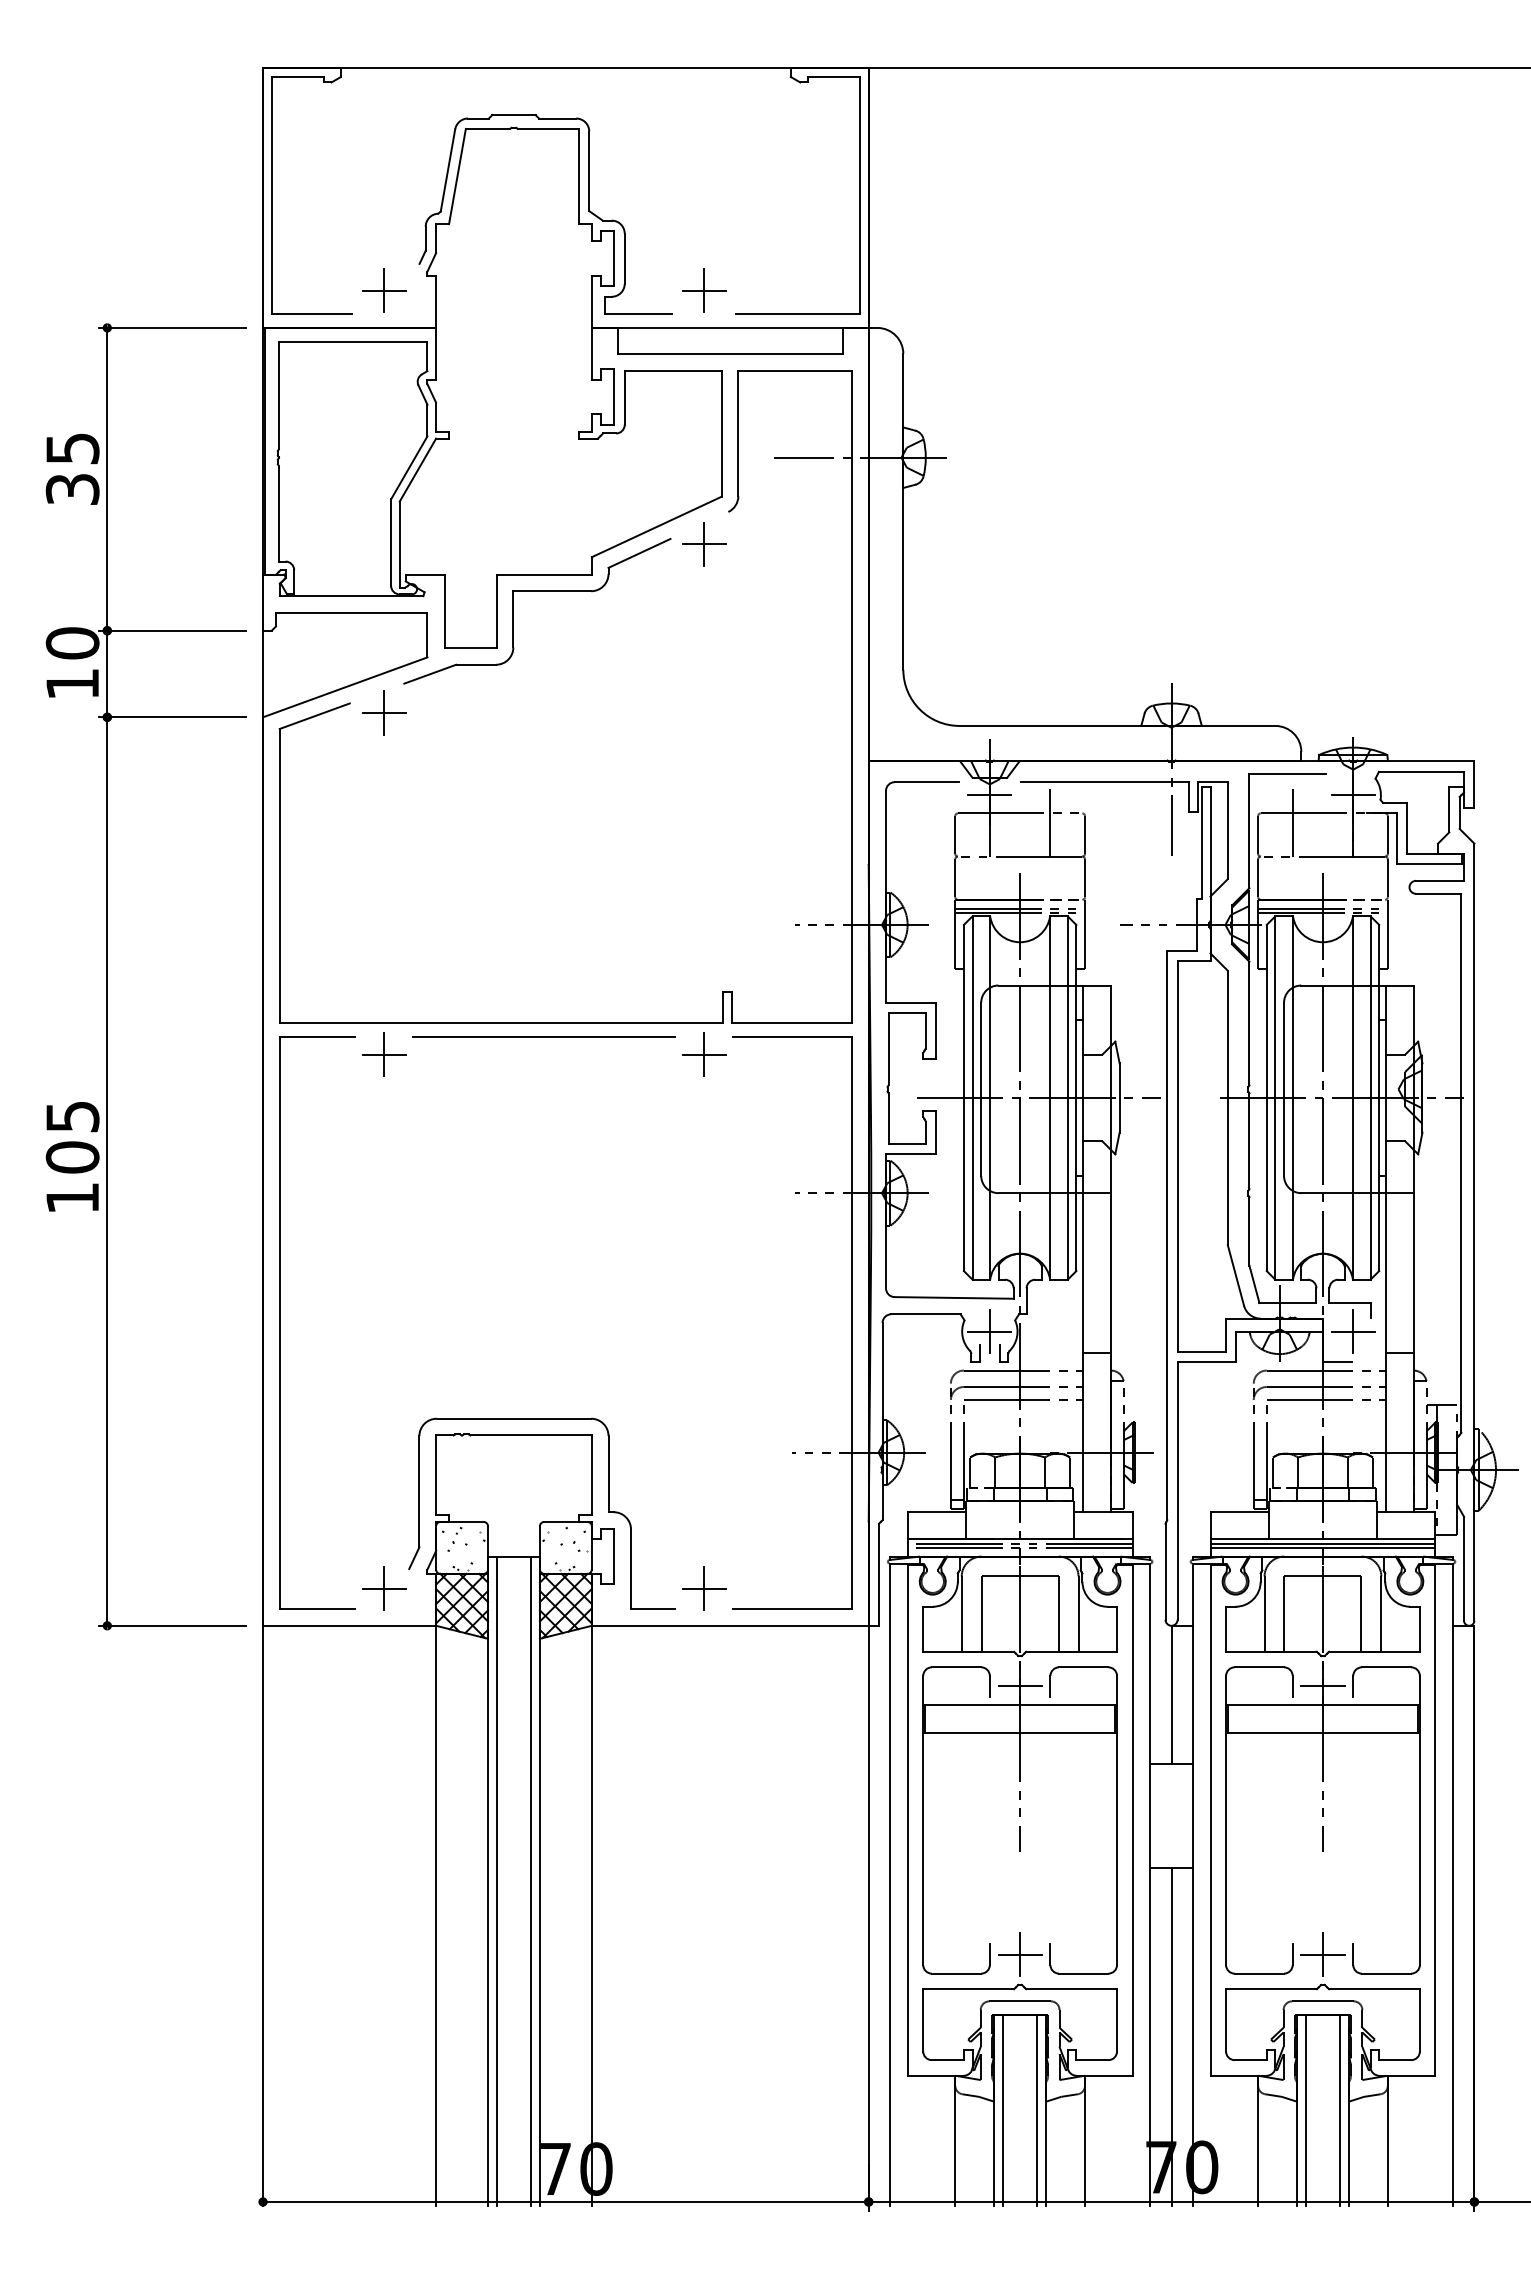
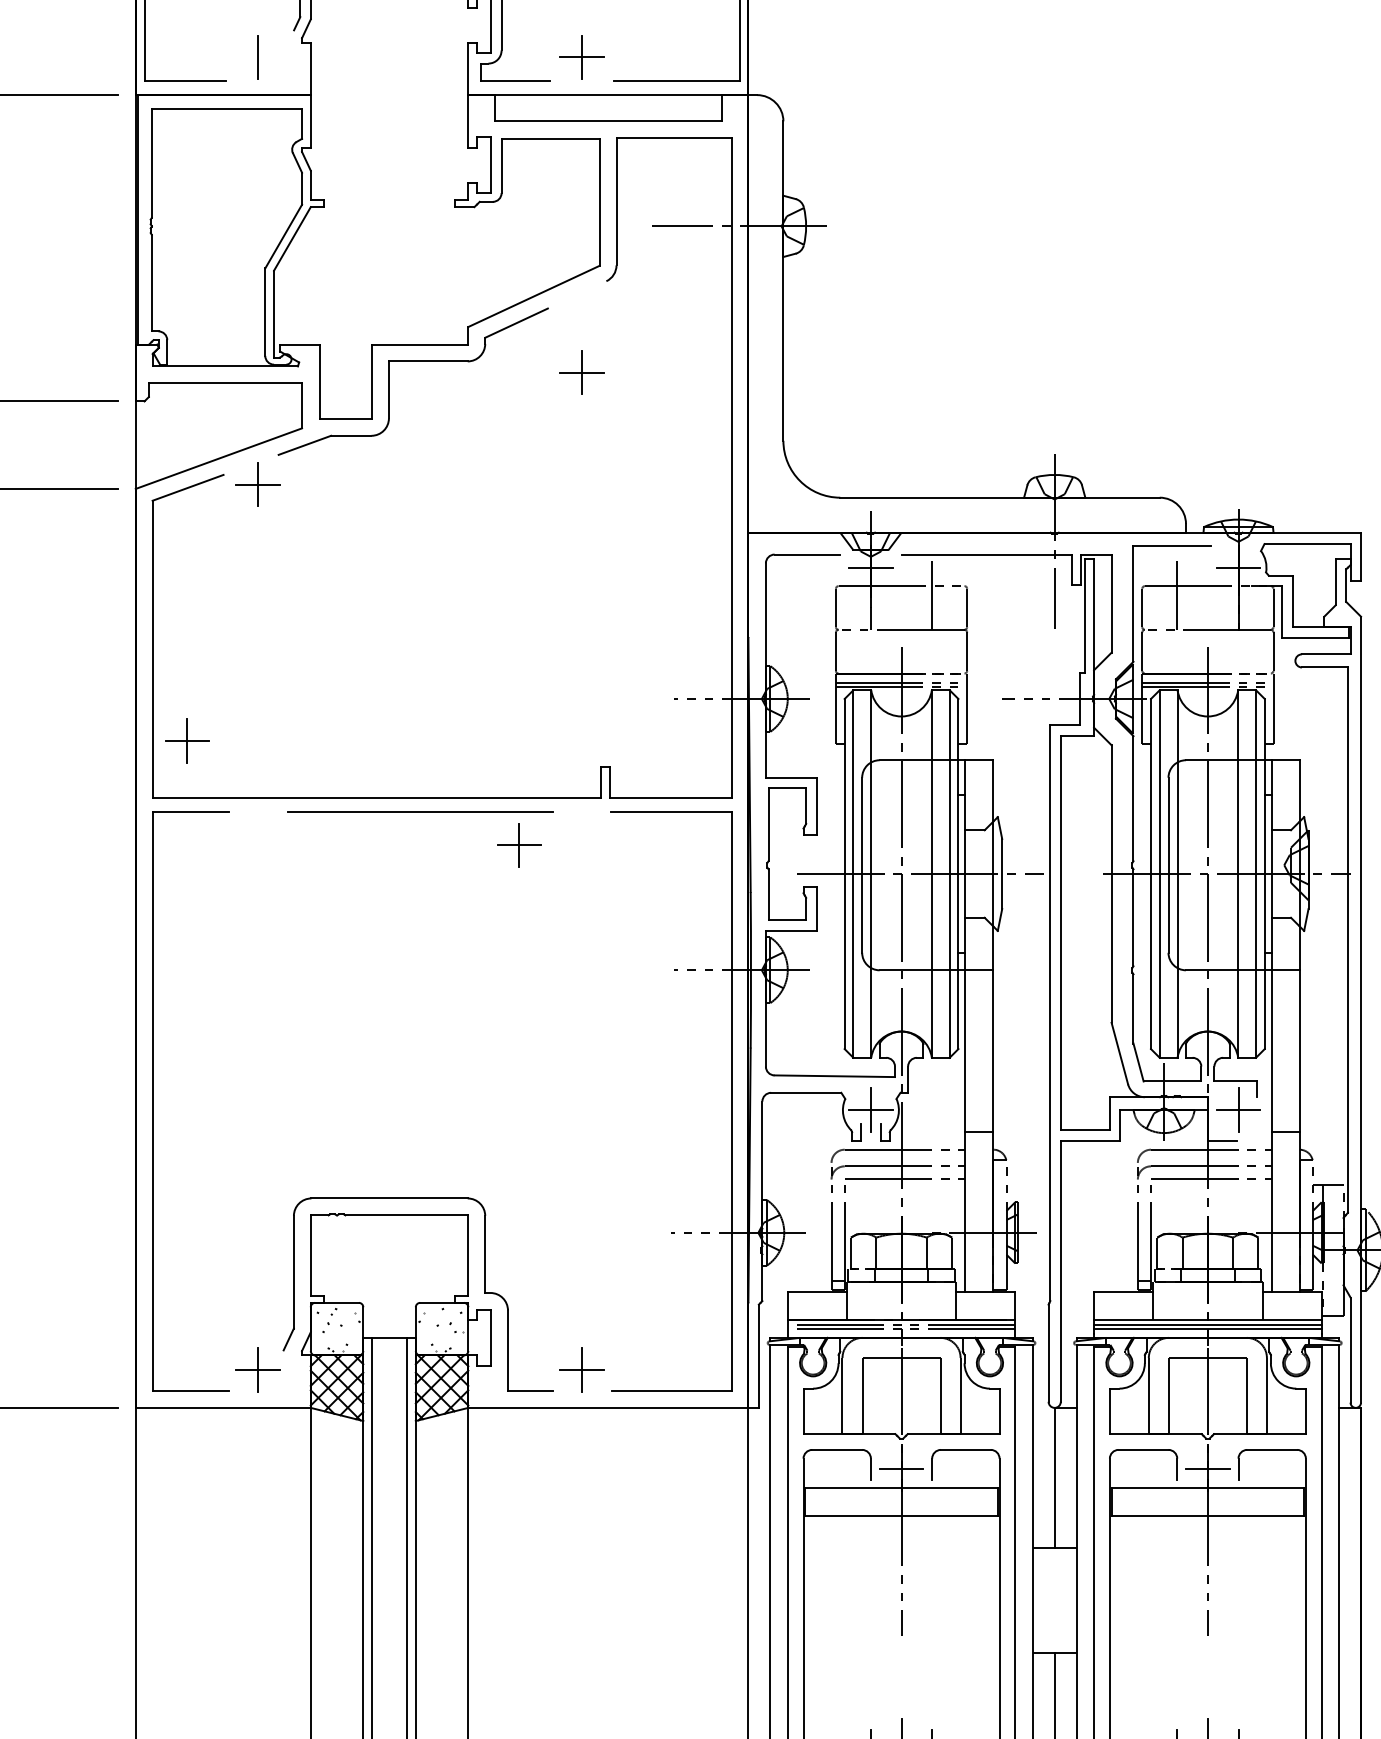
line: (383, 290) -> (257, 57), removed
part: (704, 544) -> (582, 372), moved
part: (384, 1054) -> (187, 741), moved
part: (704, 1054) -> (519, 845), moved

